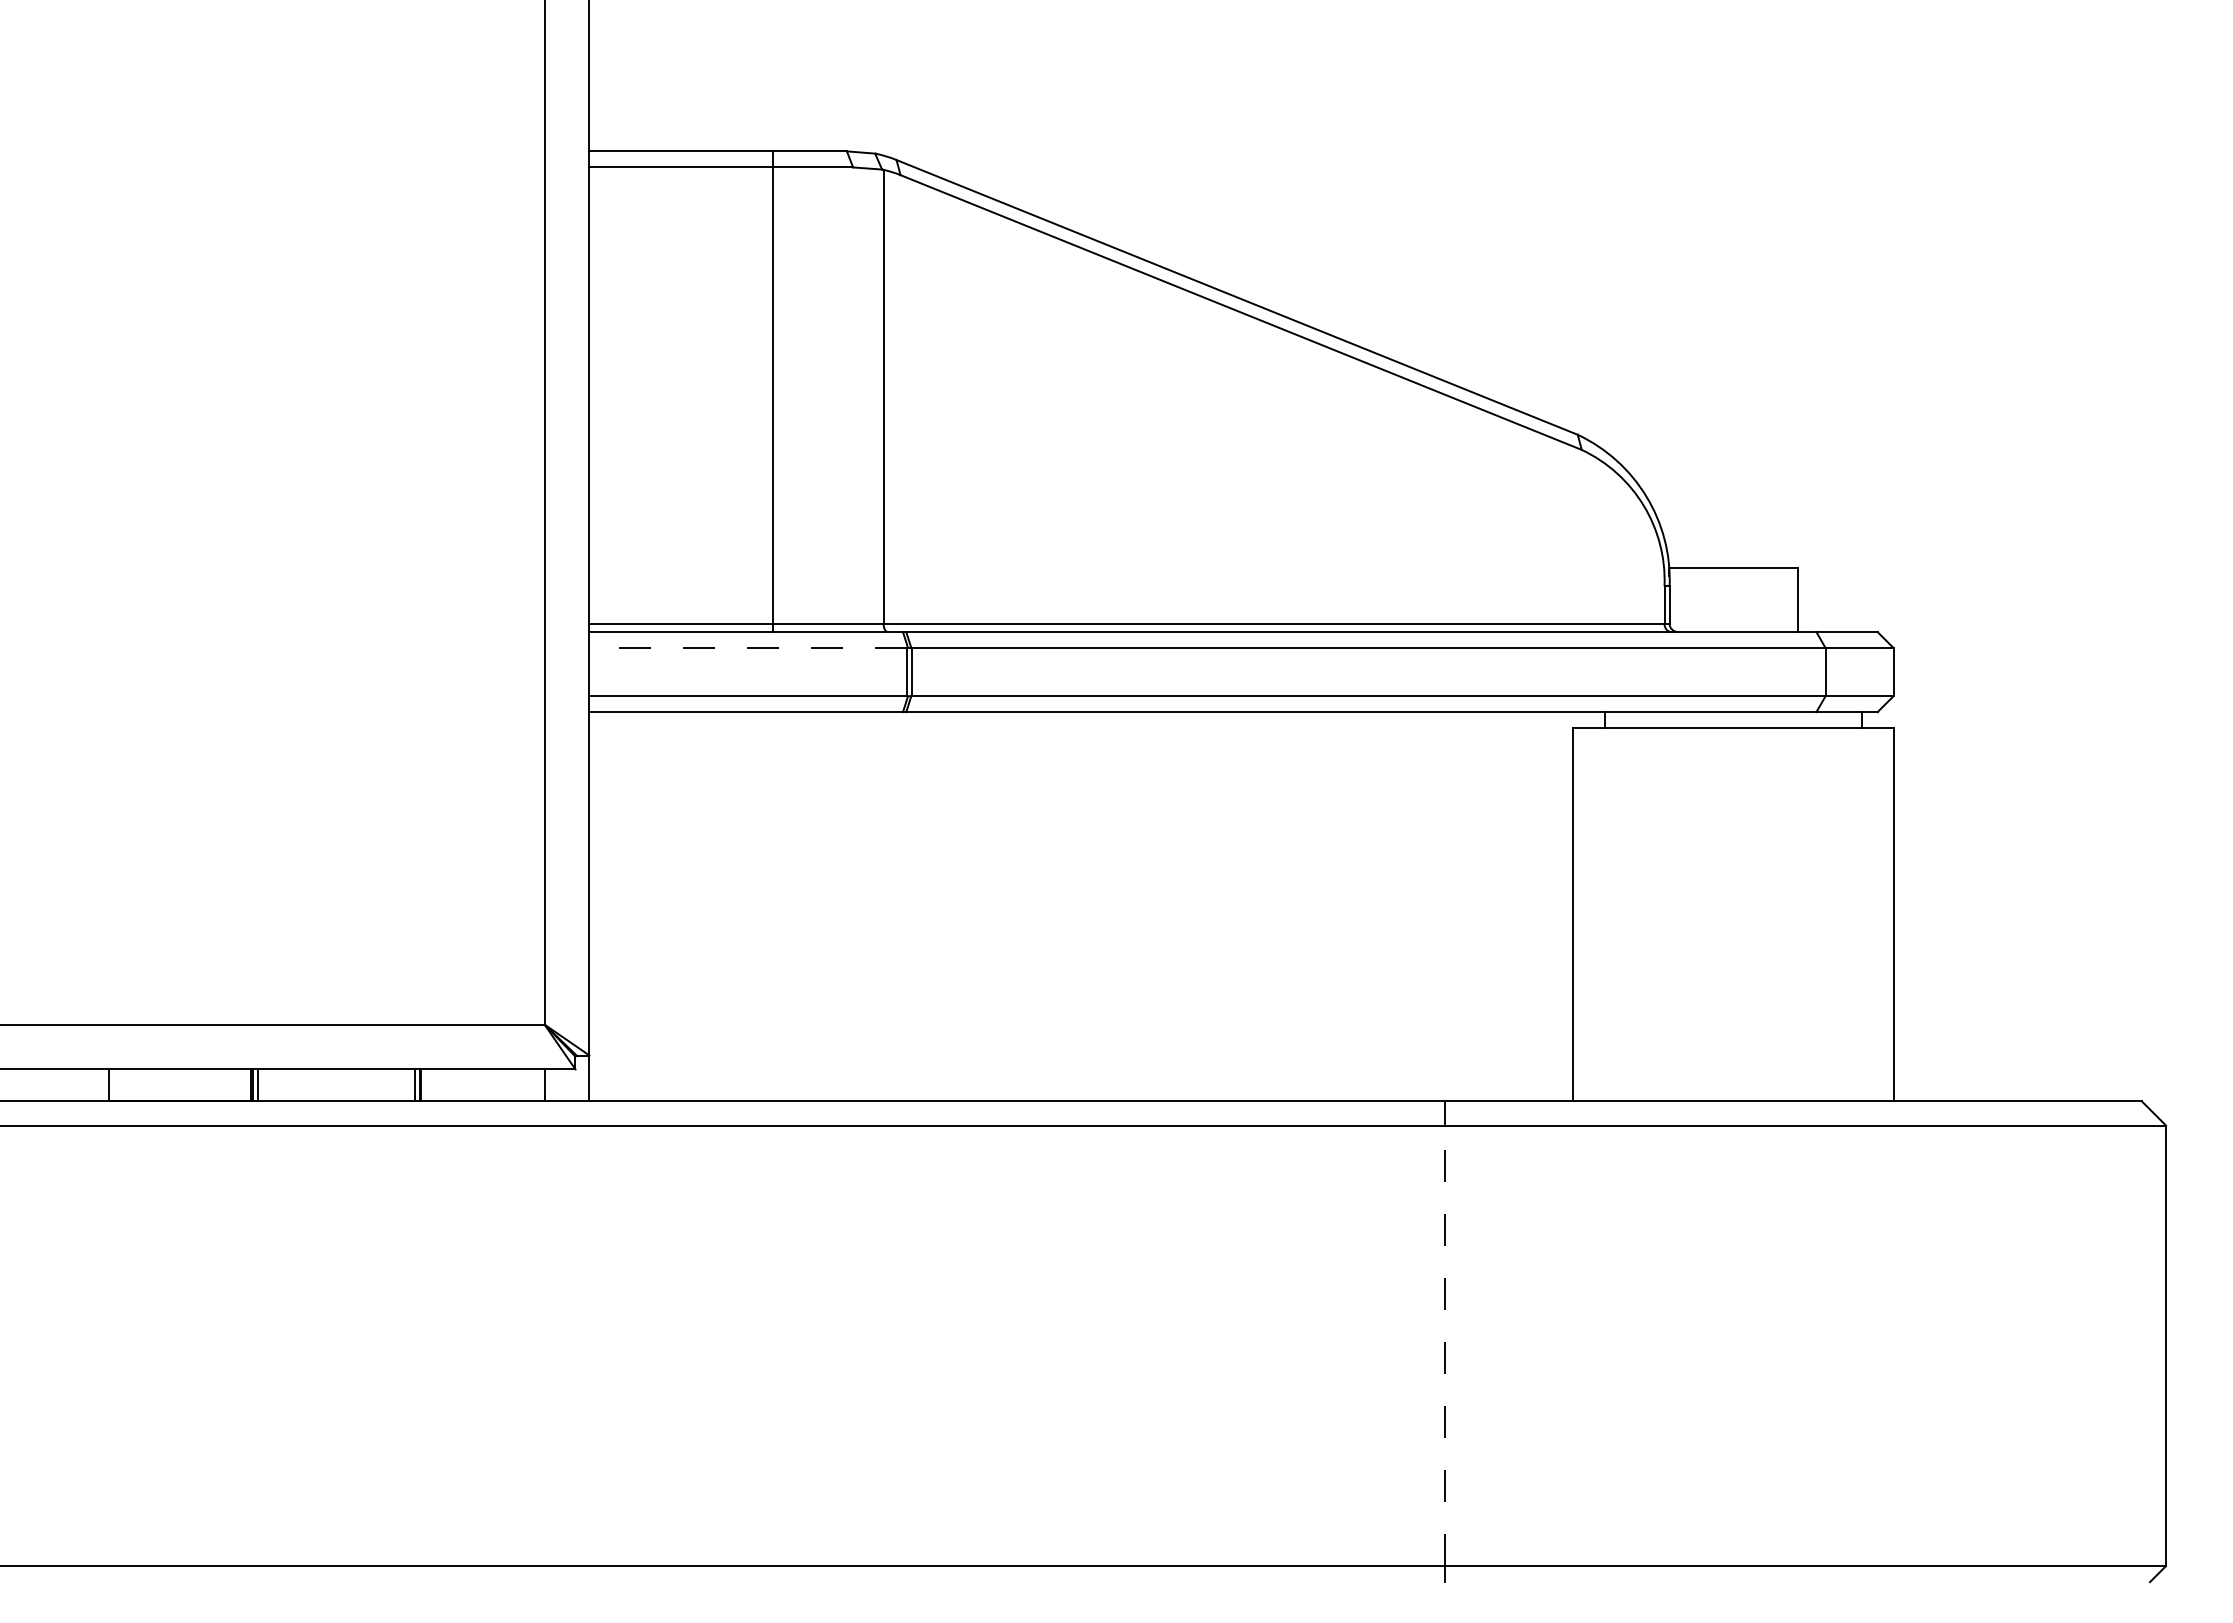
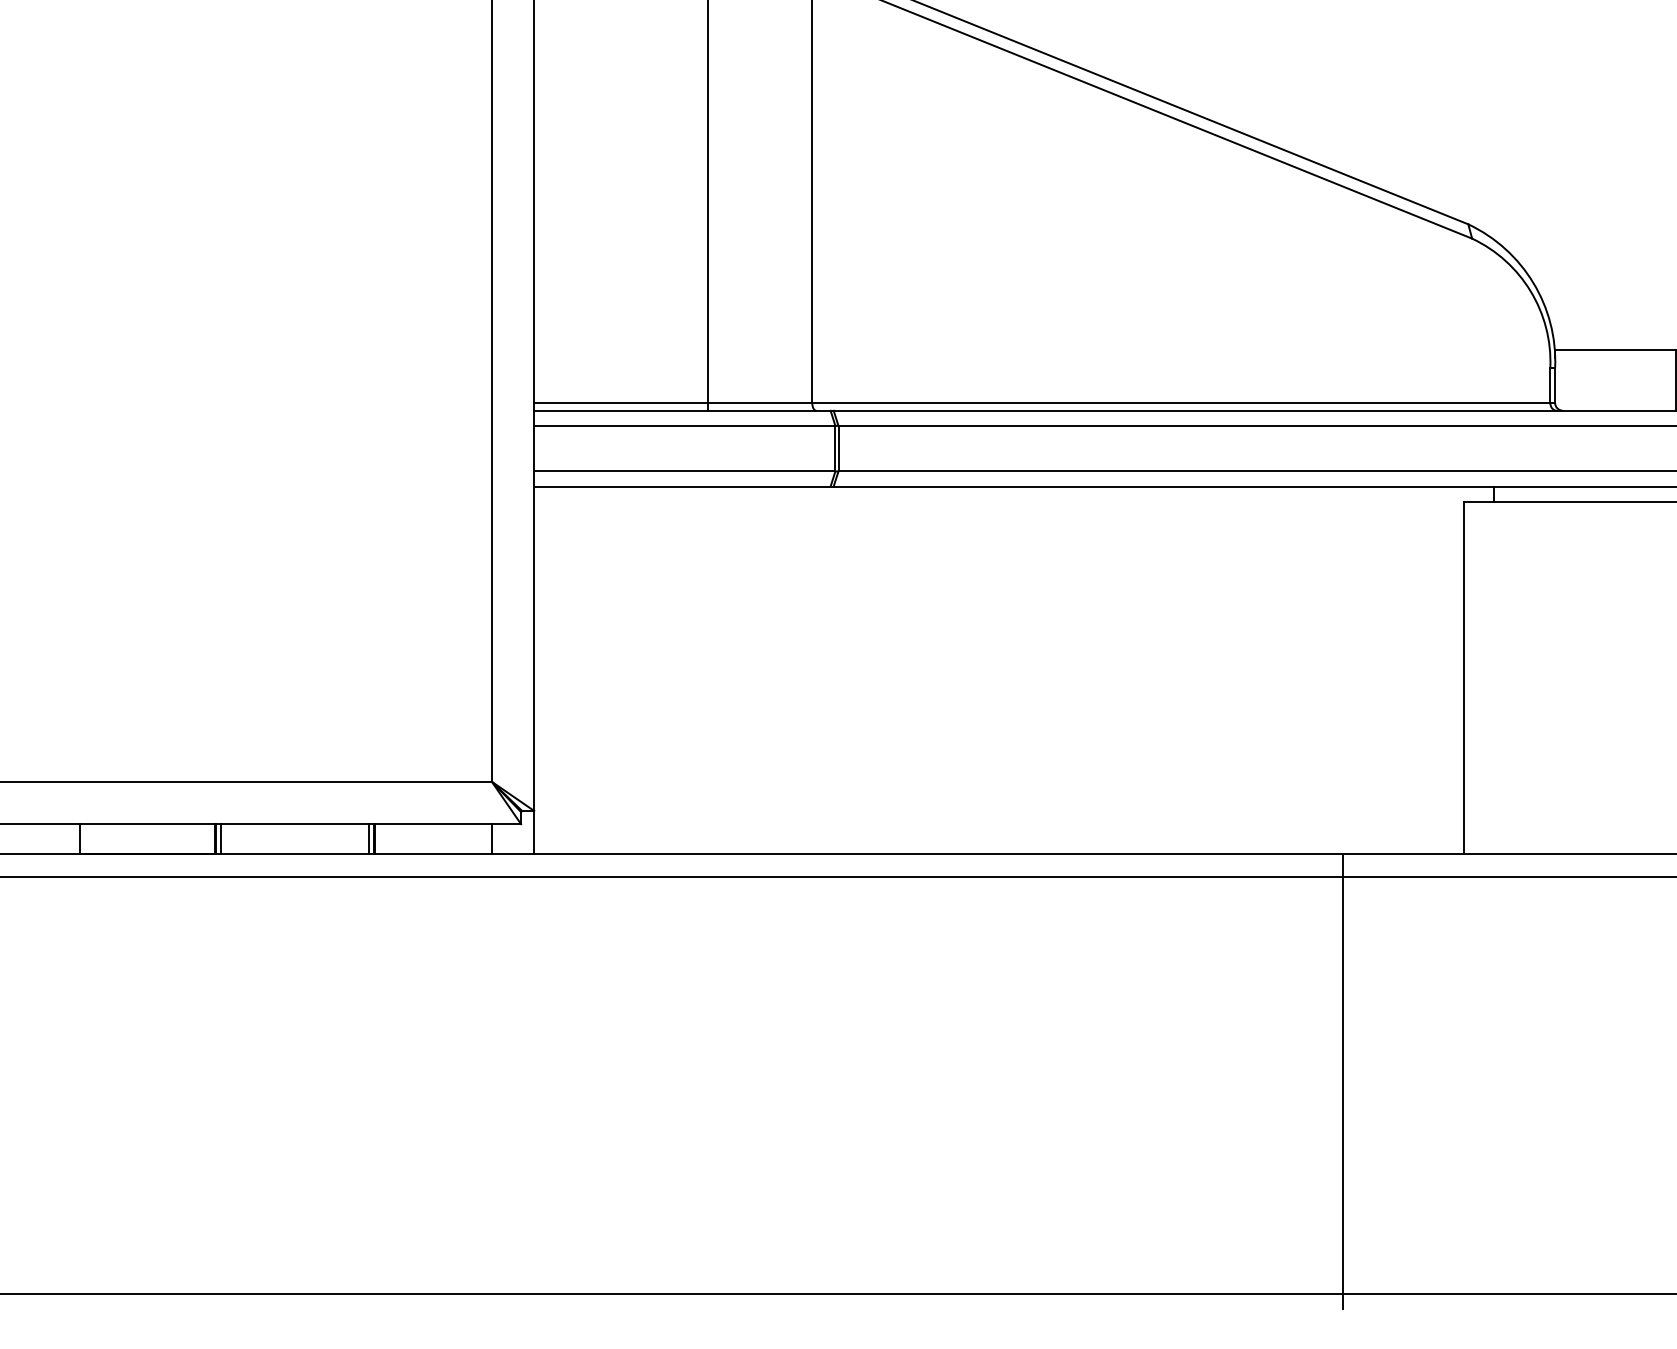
line: (748, 648) -> (684, 426), dashed -> solid
line: (1445, 1345) -> (1343, 1085), dashed -> solid

